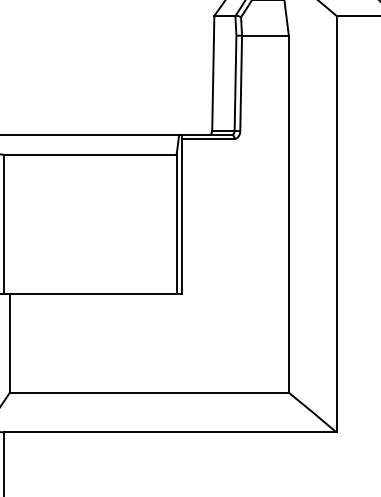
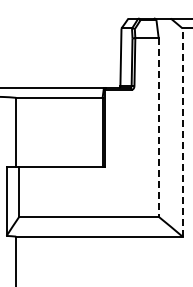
line: (288, 216) -> (158, 128), solid -> dashed
line: (336, 224) -> (182, 132), solid -> dashed

